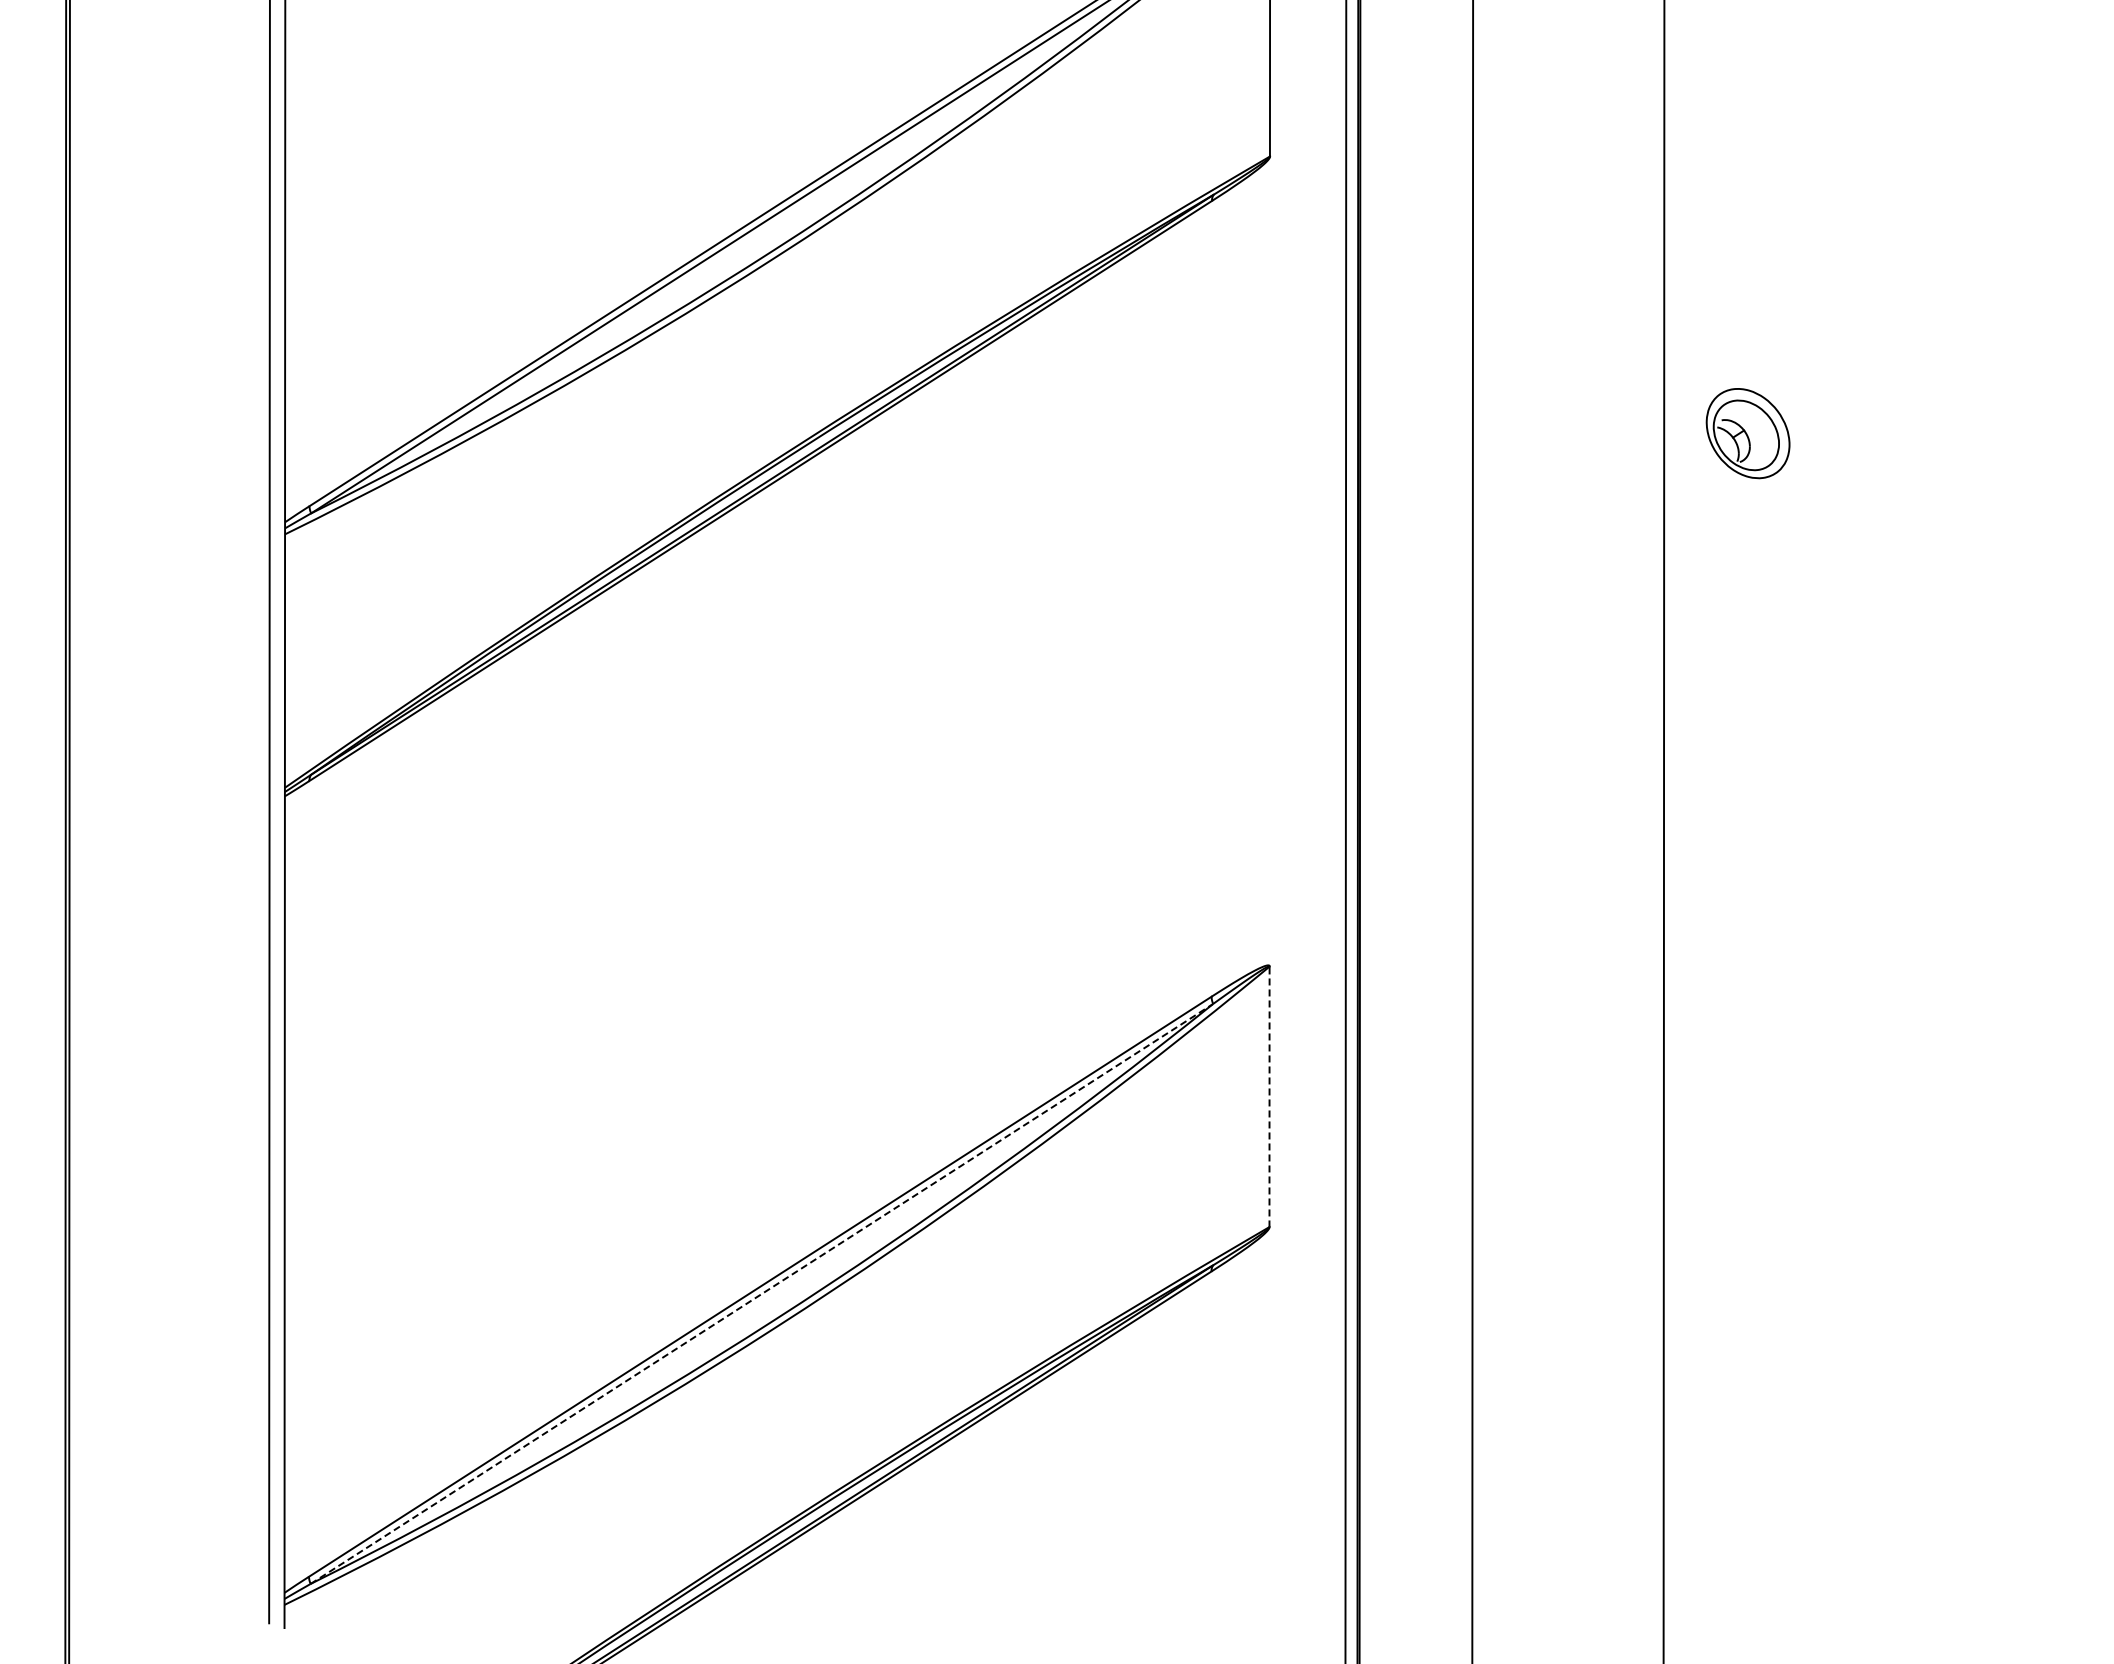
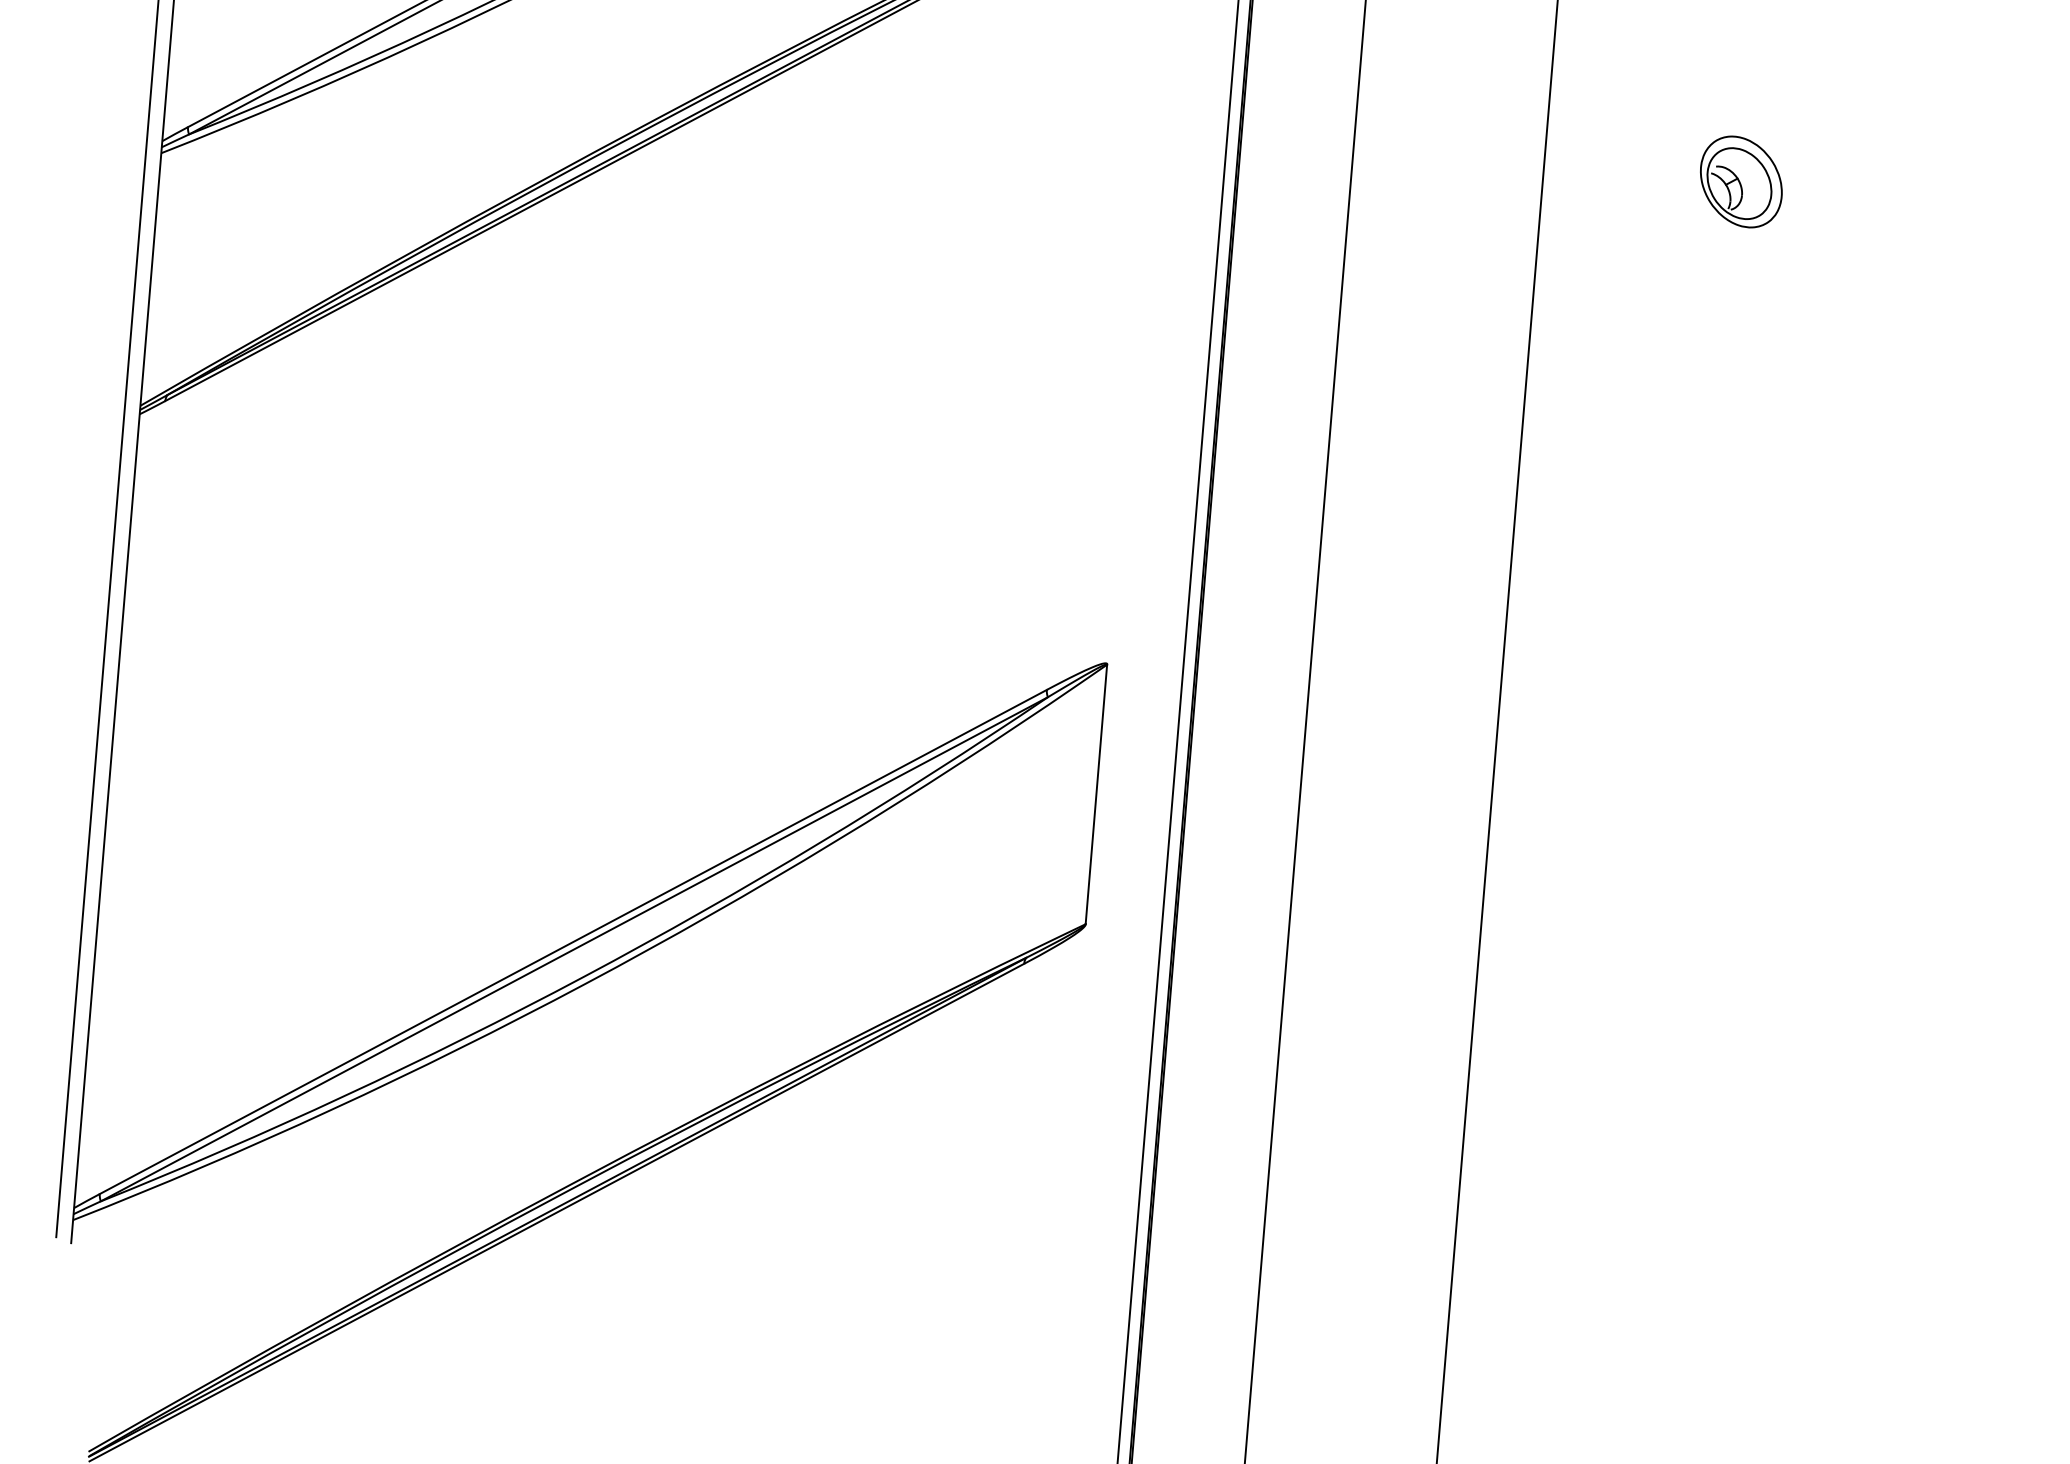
part: (1747, 433) -> (1740, 181), moved
line: (1269, 1097) -> (1096, 795), dashed -> solid
line: (762, 1293) -> (574, 948), dashed -> solid

